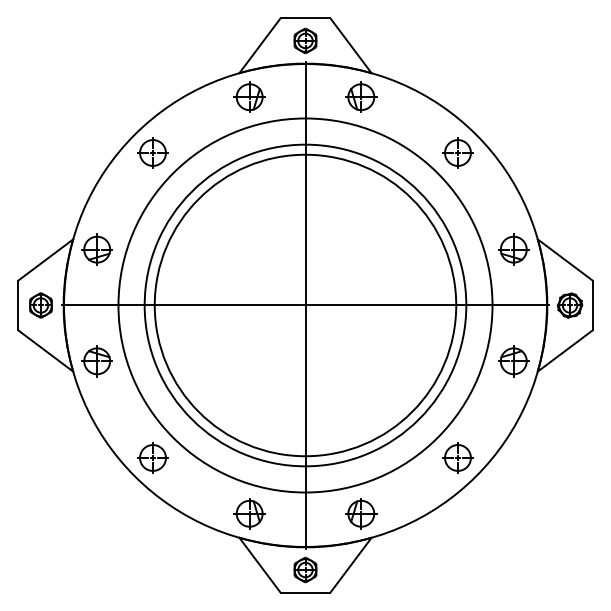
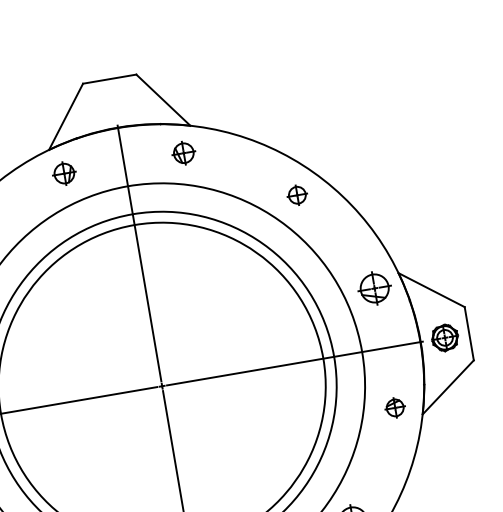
part: (305, 40) -> (113, 102), removed
part: (249, 96) -> (64, 172), size x0.7
part: (361, 96) -> (183, 152), size x0.7
part: (457, 152) -> (296, 194), size x0.6
part: (513, 361) -> (394, 408), size x0.6

